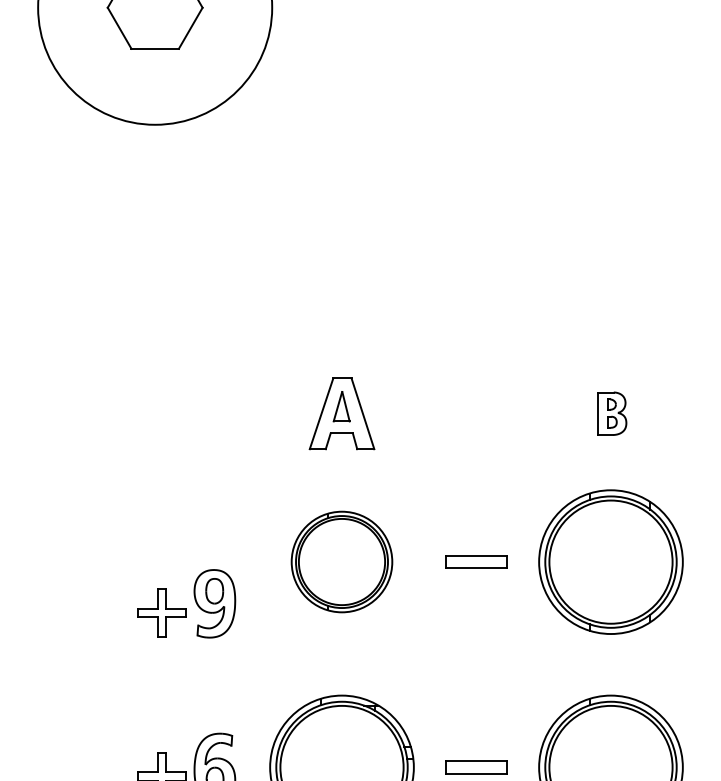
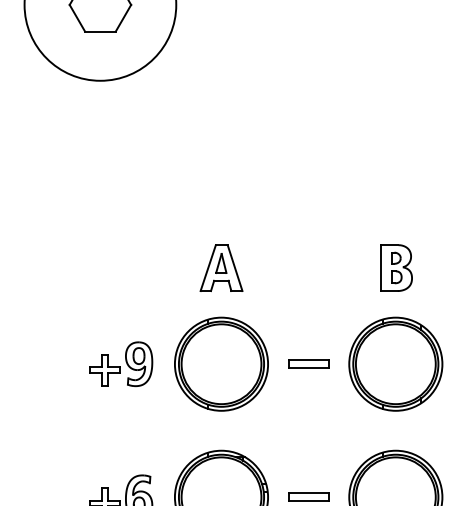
part: (612, 412) -> (396, 267), size x1.67
part: (341, 561) -> (221, 363), size x1.43
part: (187, 604) -> (121, 364), moved

